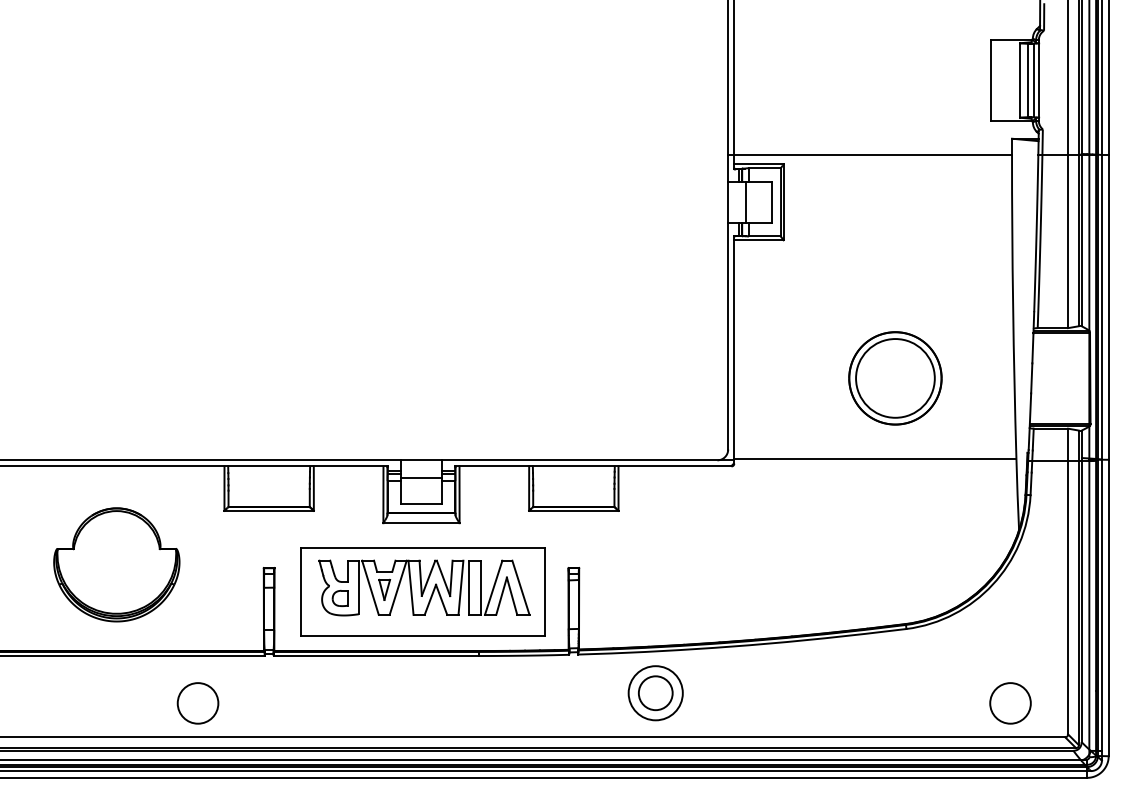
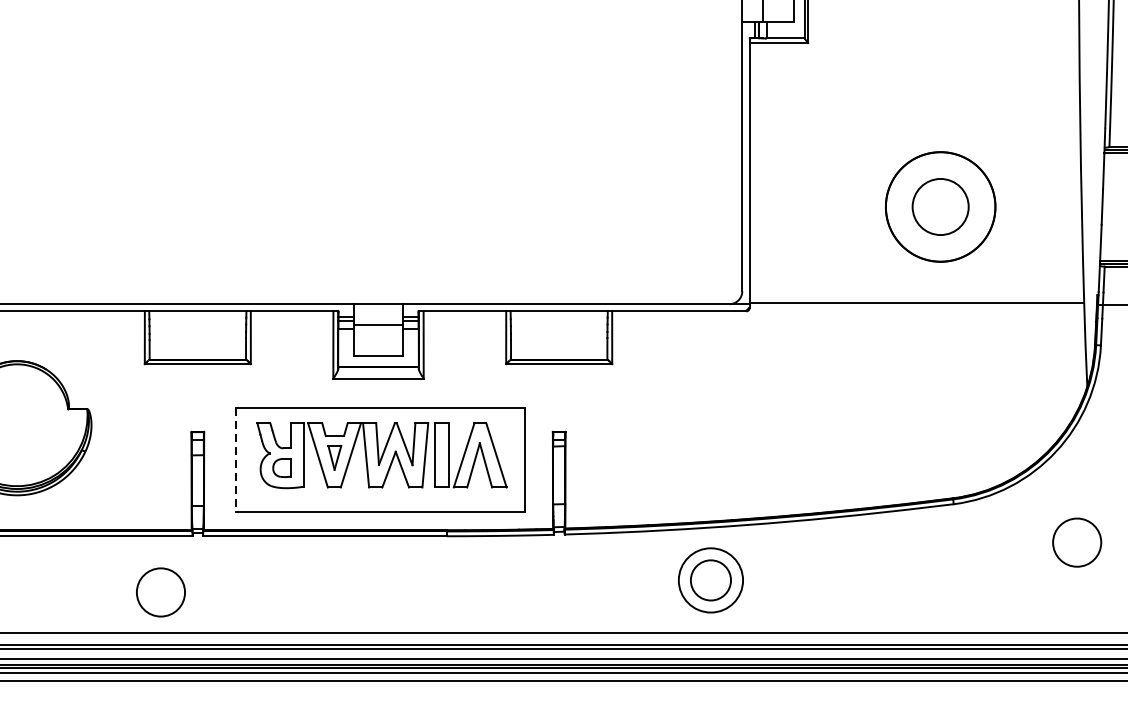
circle: (895, 378) -> (940, 207), size x0.6
line: (300, 592) -> (235, 460), solid -> dashed
part: (655, 693) -> (710, 580), moved
circle: (197, 703) -> (160, 592), moved
circle: (1010, 703) -> (1077, 542), moved

